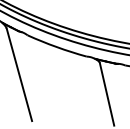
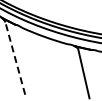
line: (19, 74) -> (15, 58), solid -> dashed

